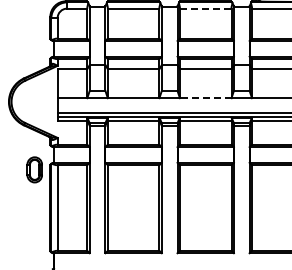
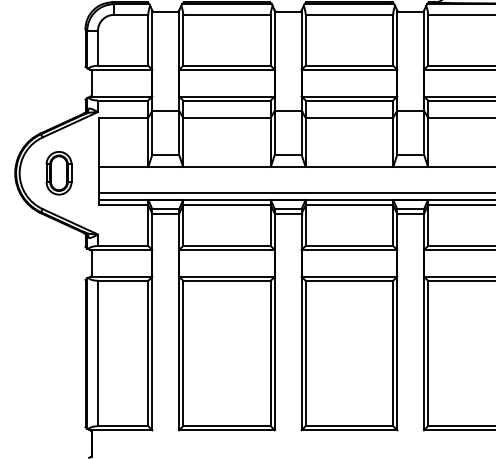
line: (205, 8) -> (349, 14), dashed -> solid
line: (205, 98) -> (349, 167), dashed -> solid
part: (34, 169) -> (58, 172), moved

